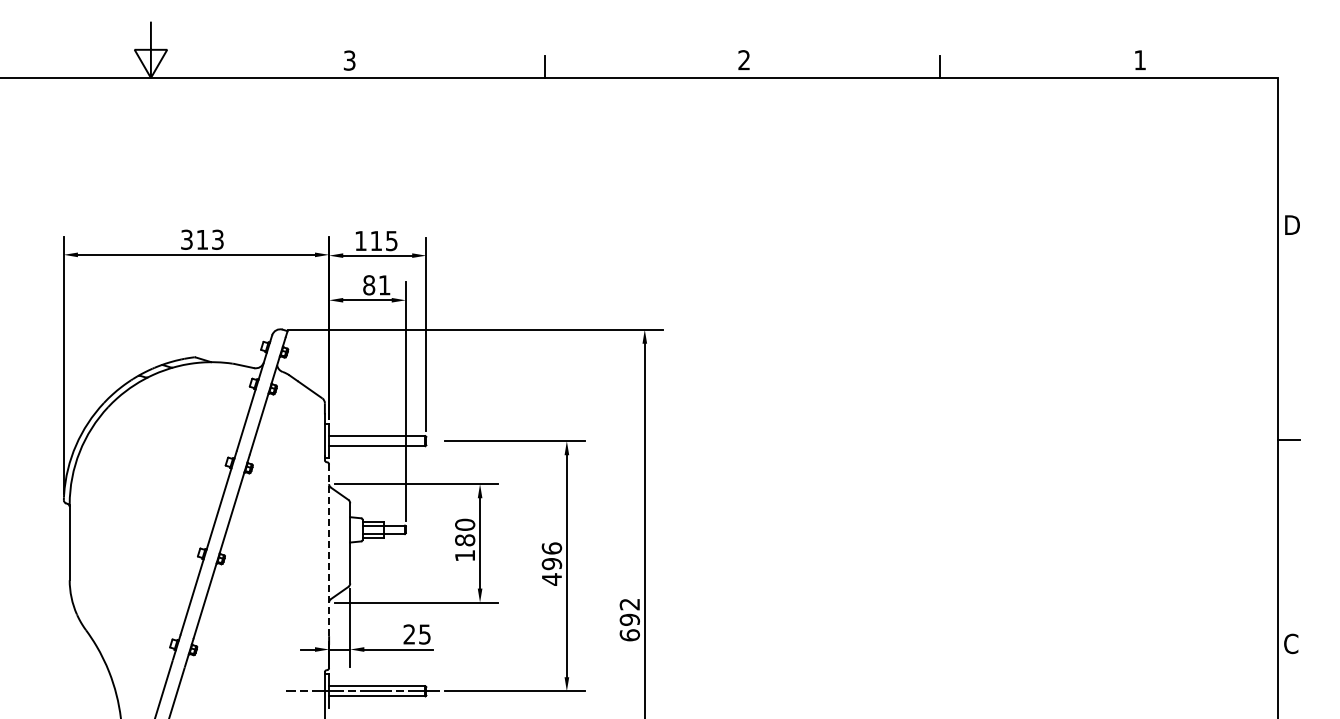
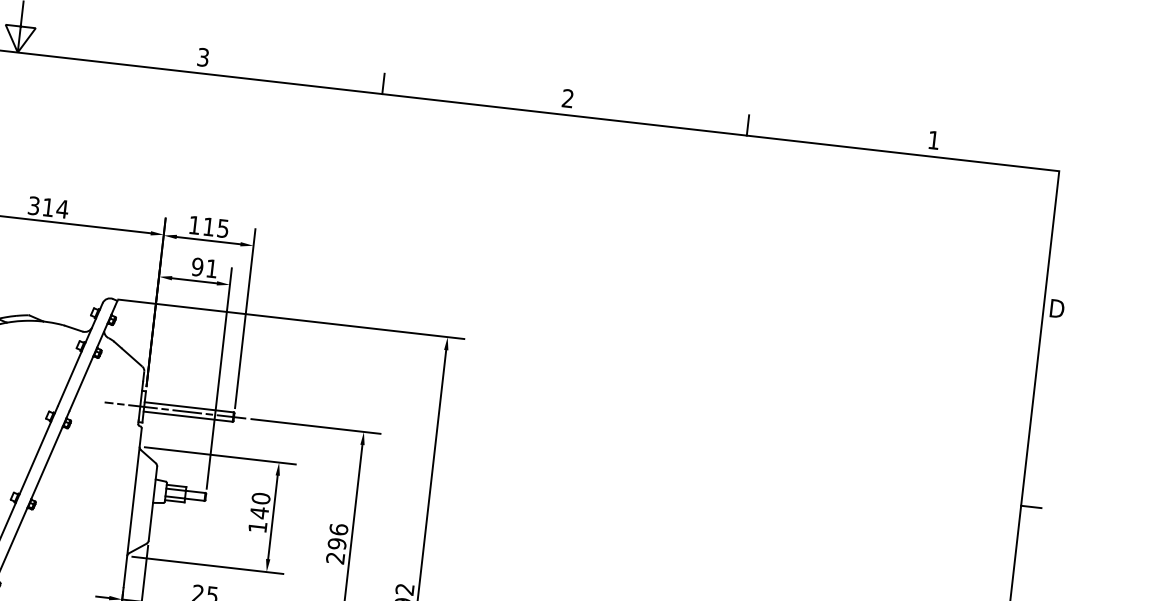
text: (217, 239) -> (62, 208), 313 -> 314
text: (369, 285) -> (197, 267), 81 -> 91
line: (362, 441) -> (175, 410), added
text: (465, 540) -> (259, 513), 180 -> 140
line: (329, 550) -> (133, 508), dashed -> solid
text: (551, 579) -> (335, 558), 496 -> 296

